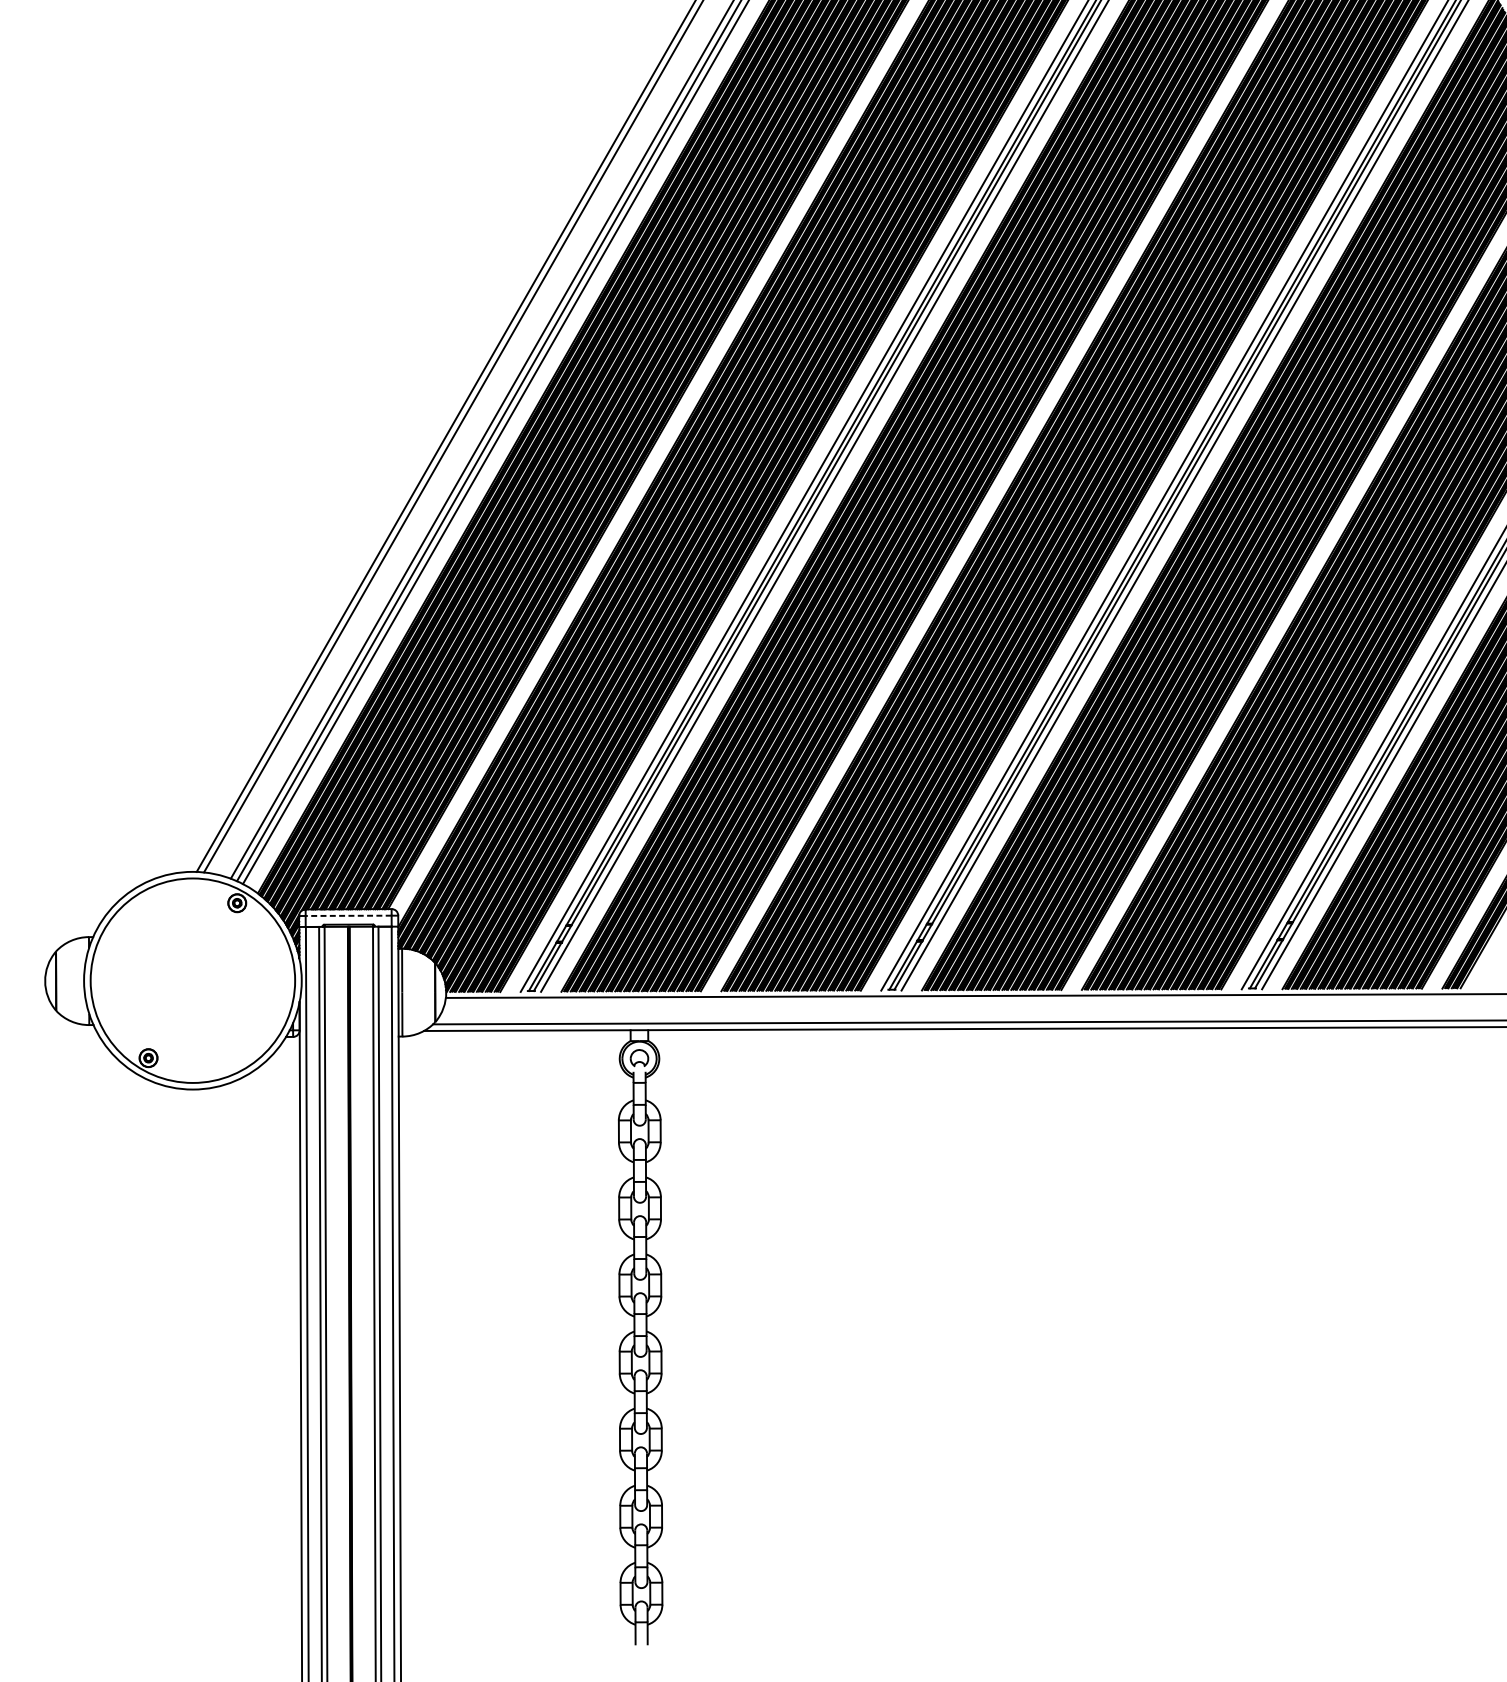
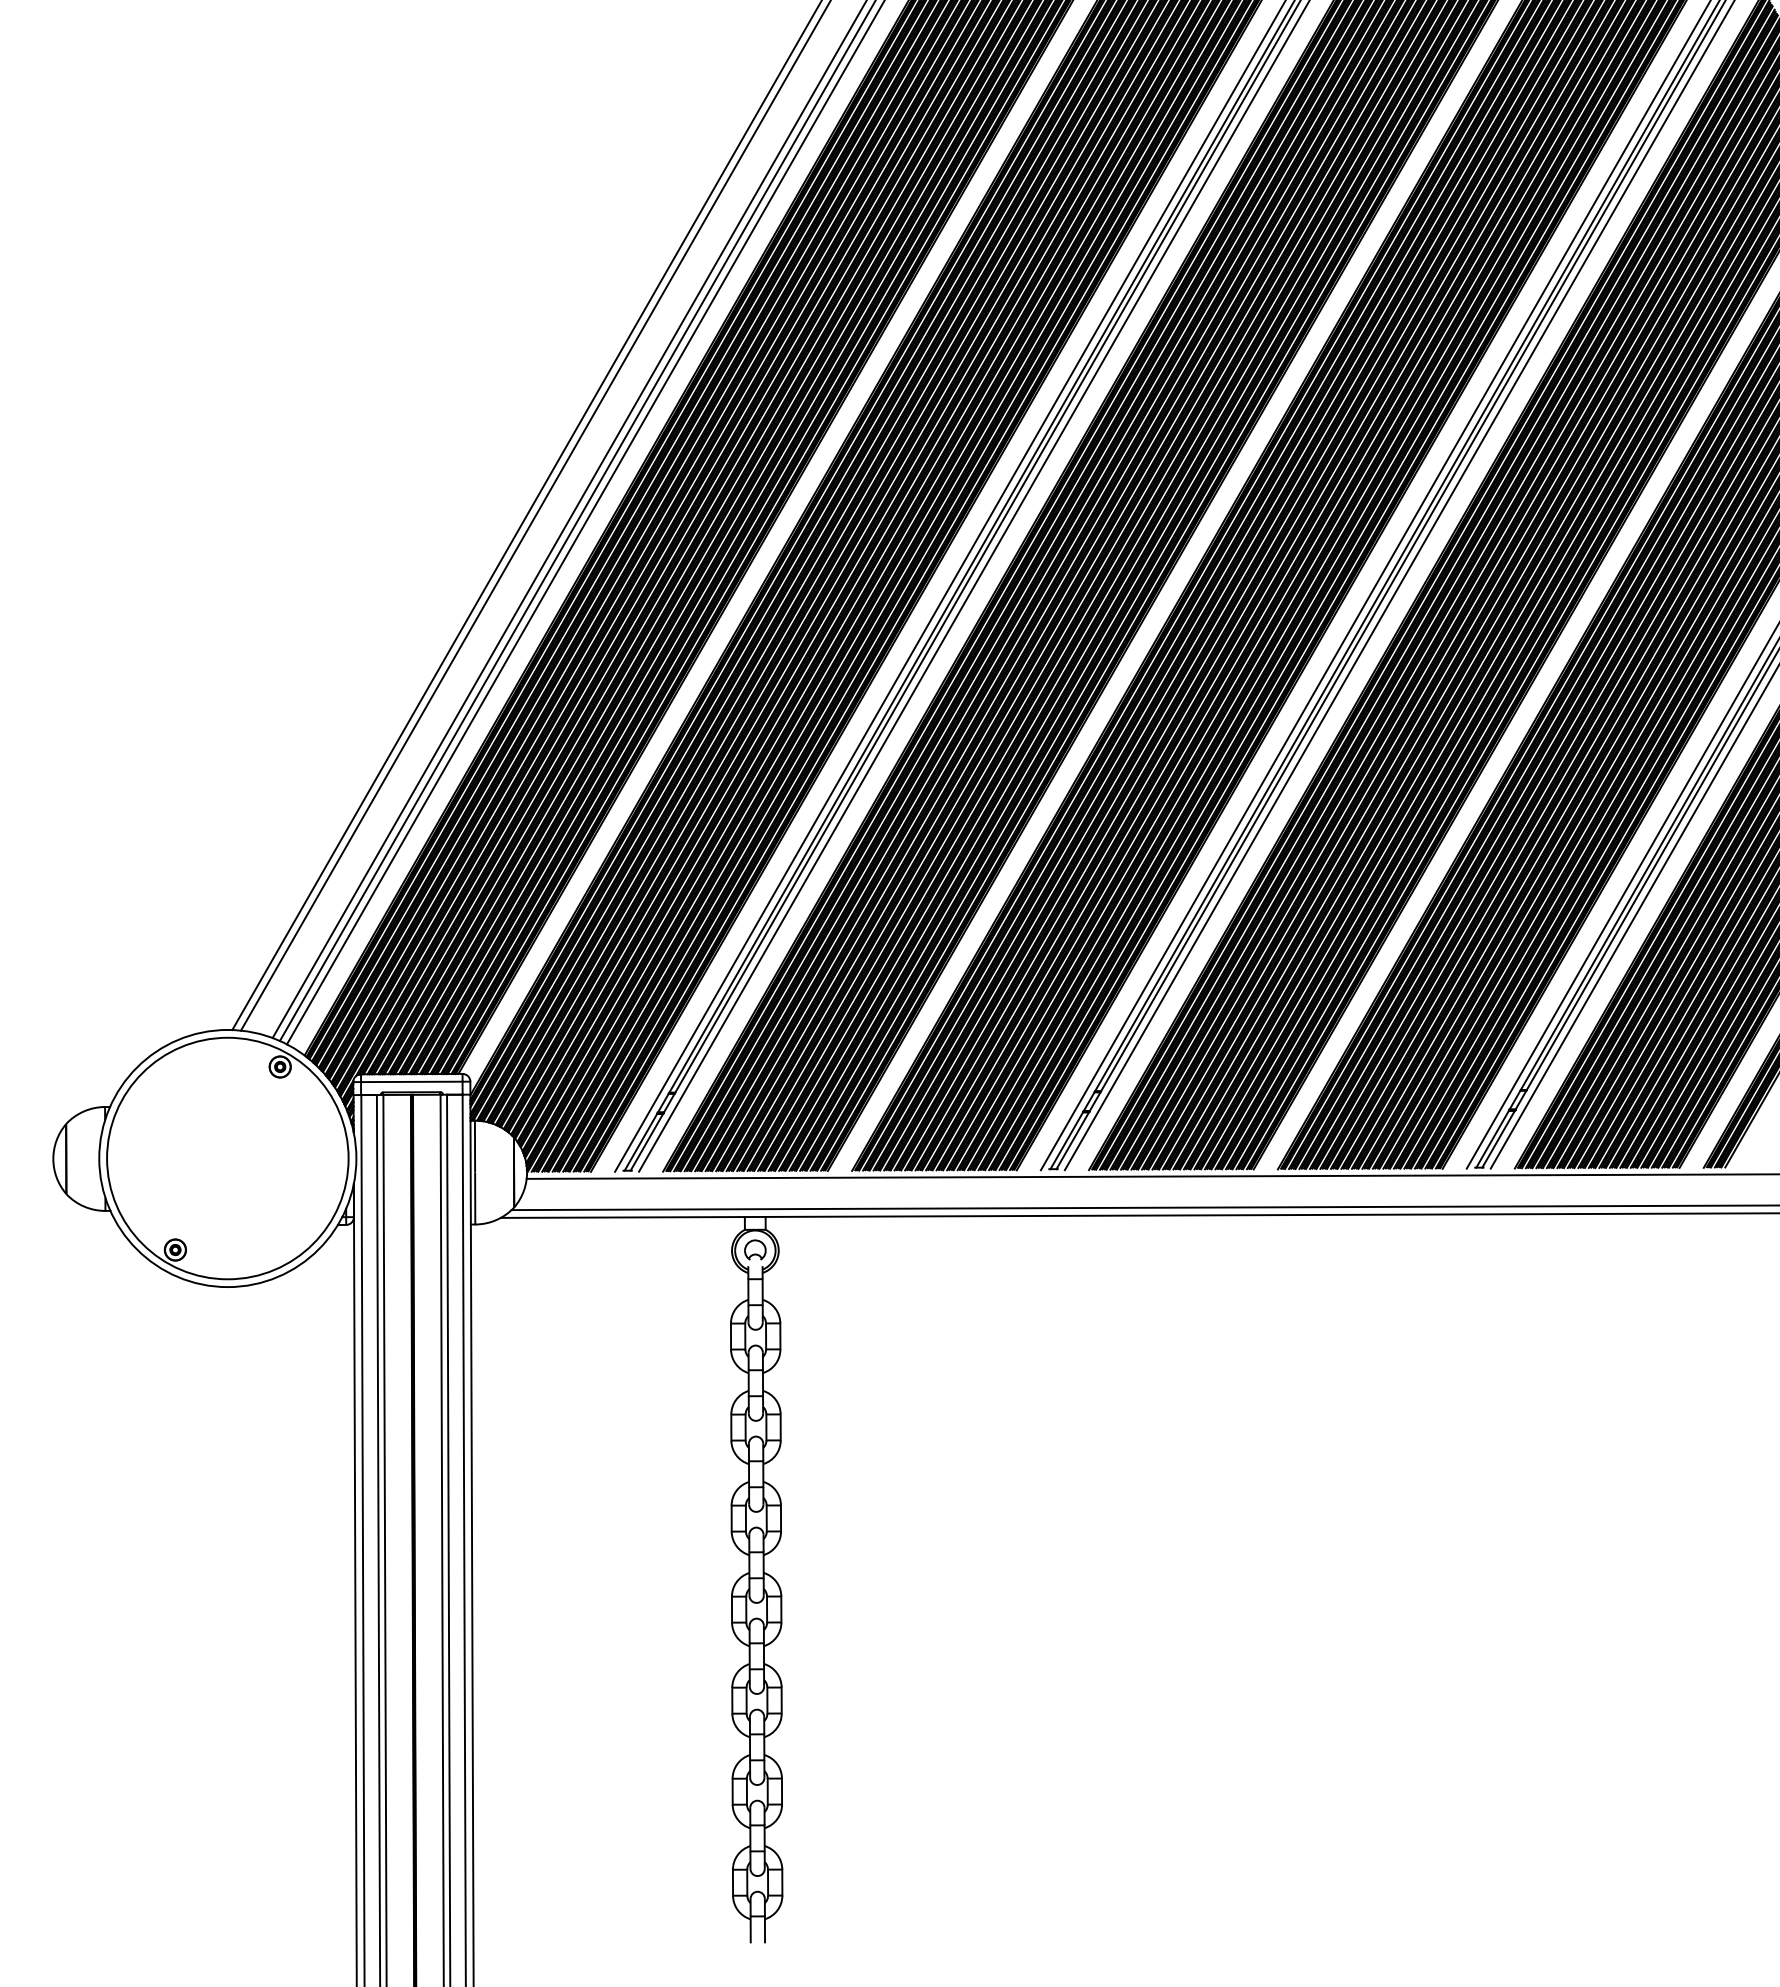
line: (348, 915) -> (411, 1081), dashed -> solid

